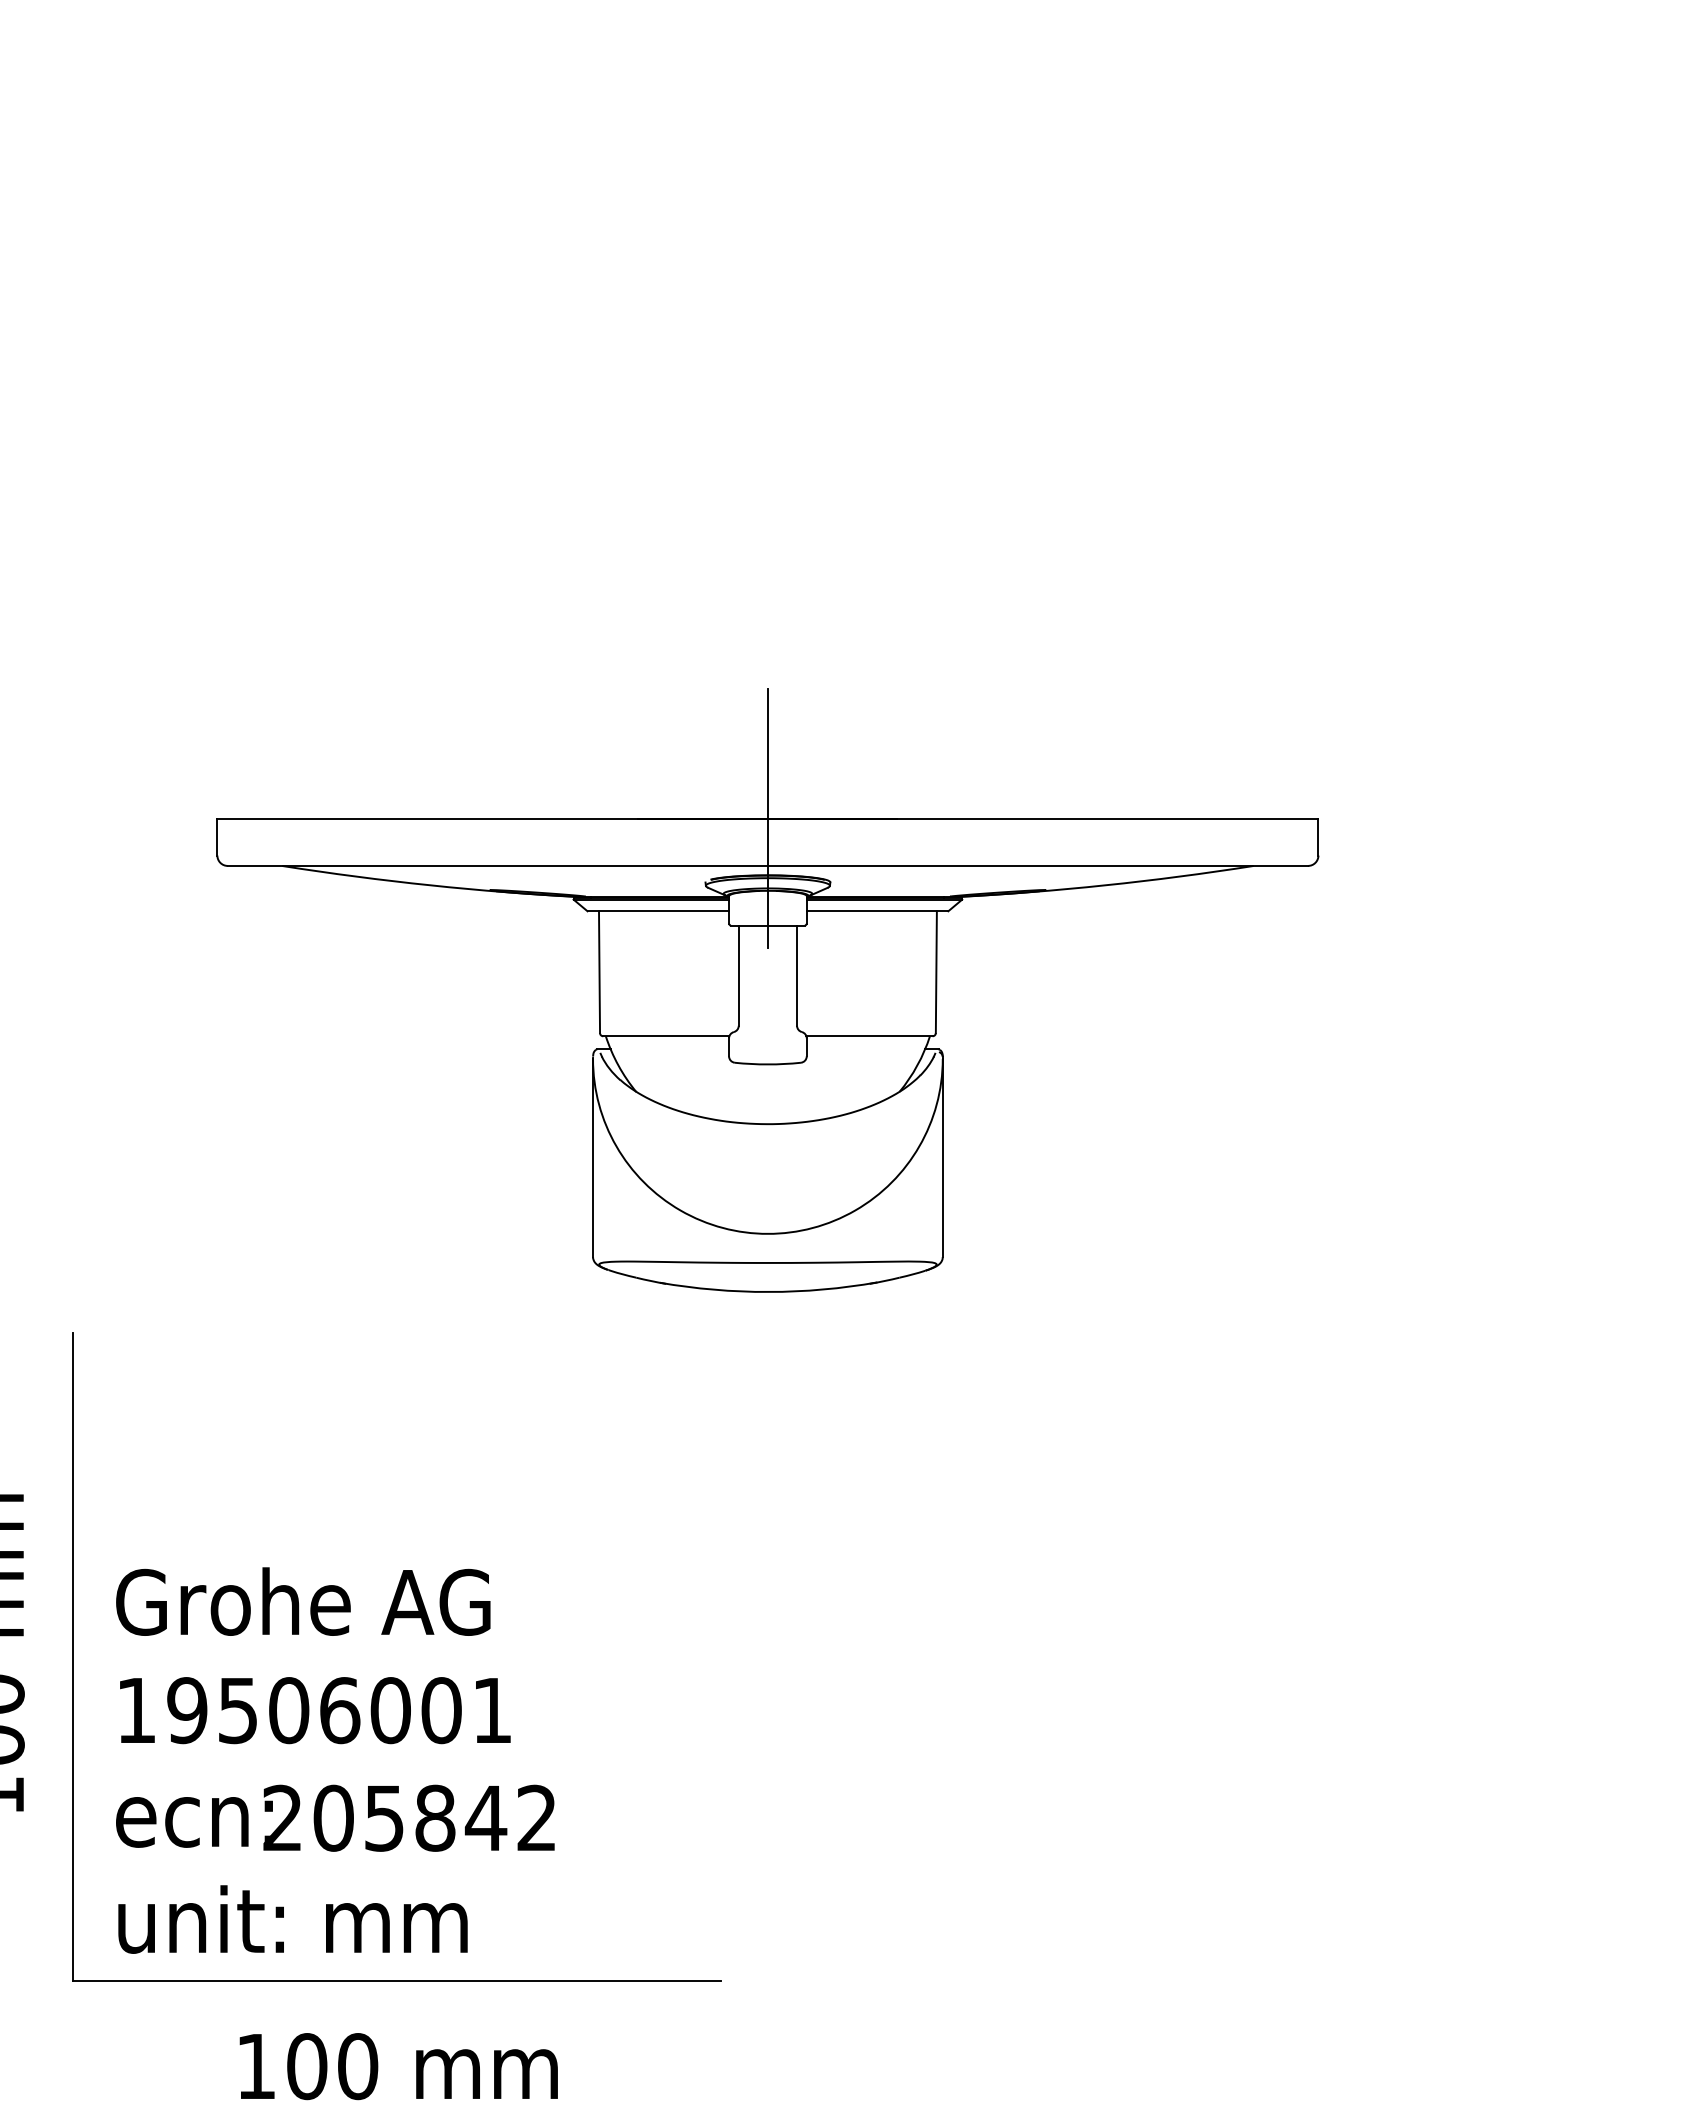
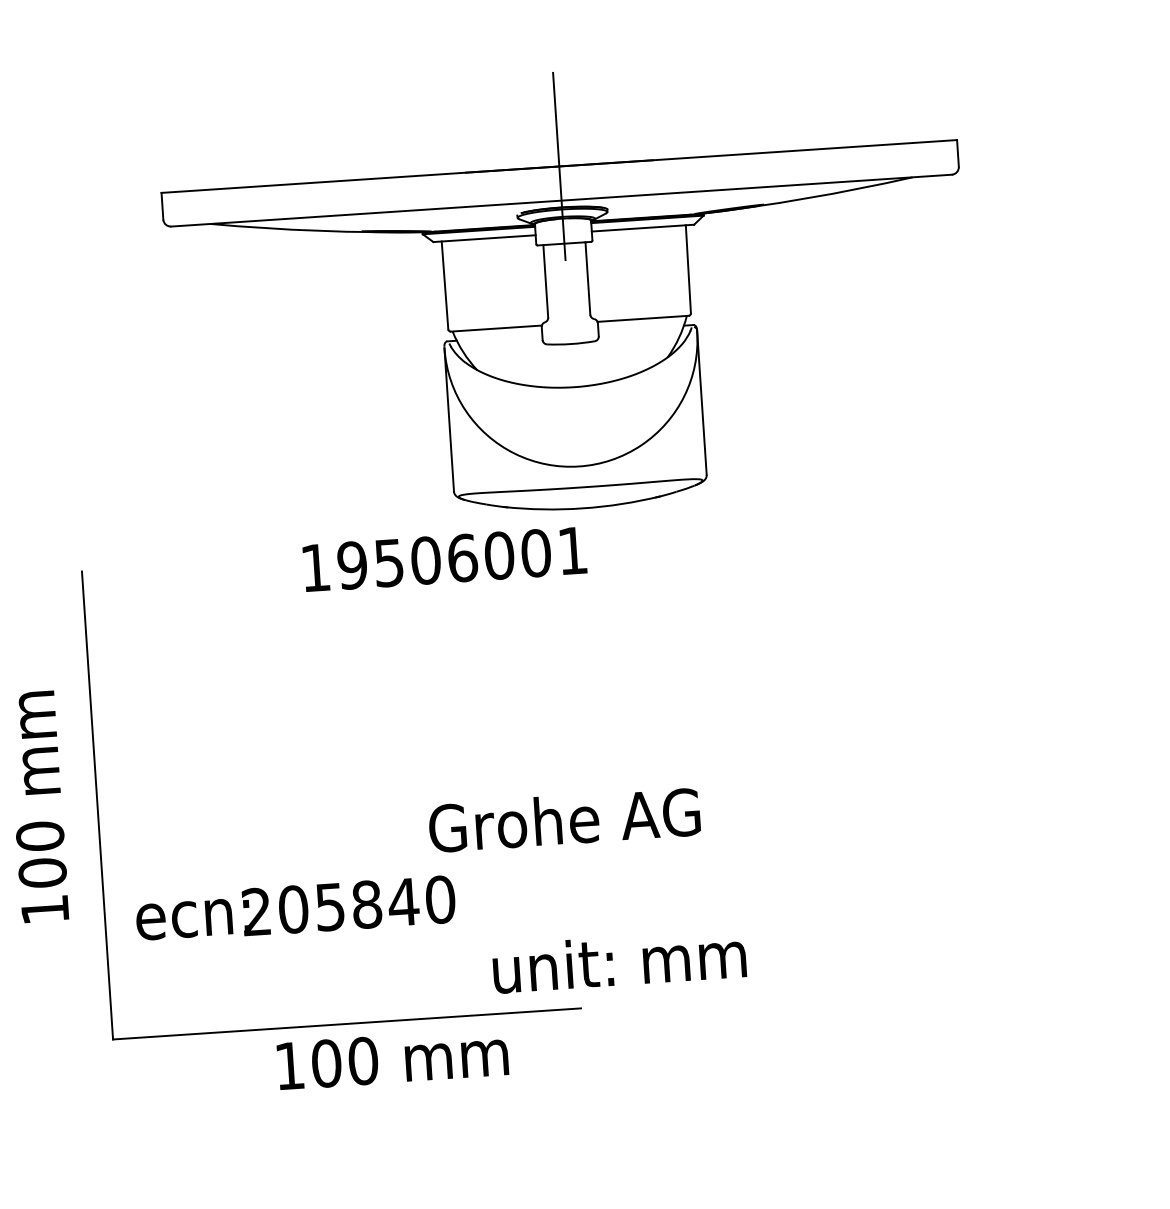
text: (303, 1601) -> (564, 819), moved
text: (315, 1710) -> (445, 559), moved
text: (537, 1817) -> (440, 899), 205842 -> 205840
text: (292, 1919) -> (619, 961), moved
text: (398, 2066) -> (392, 1059), moved

